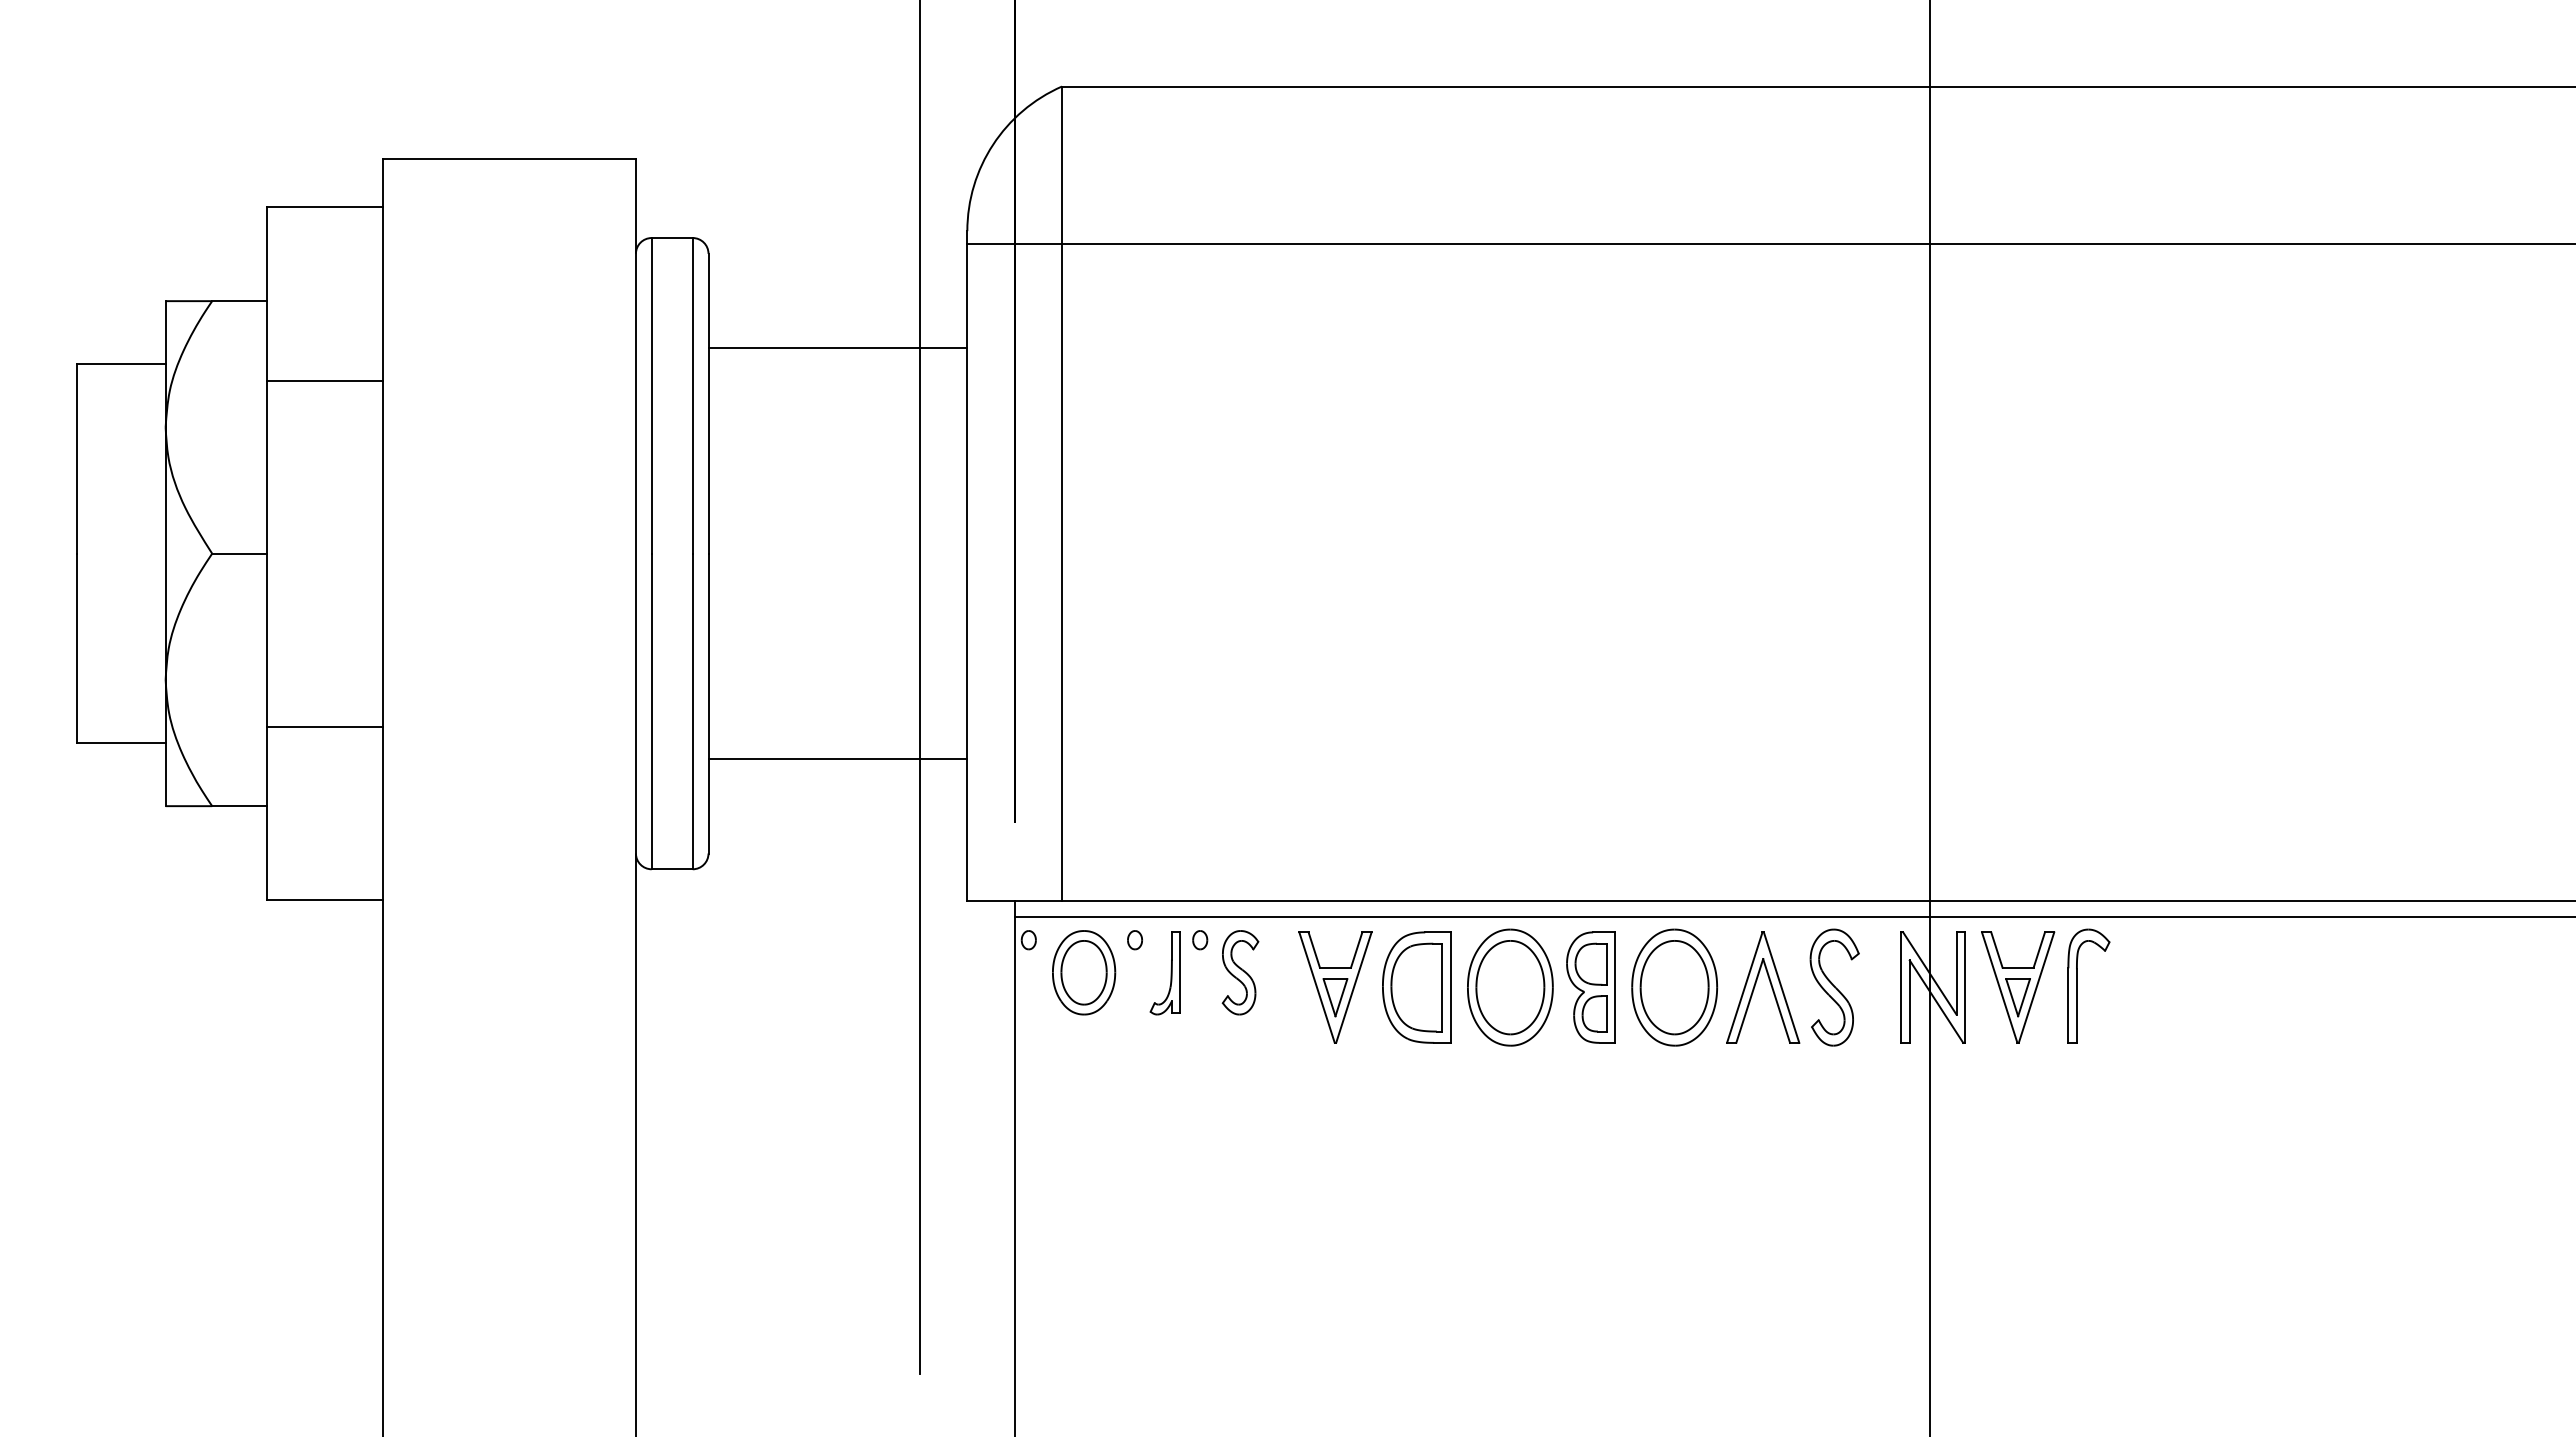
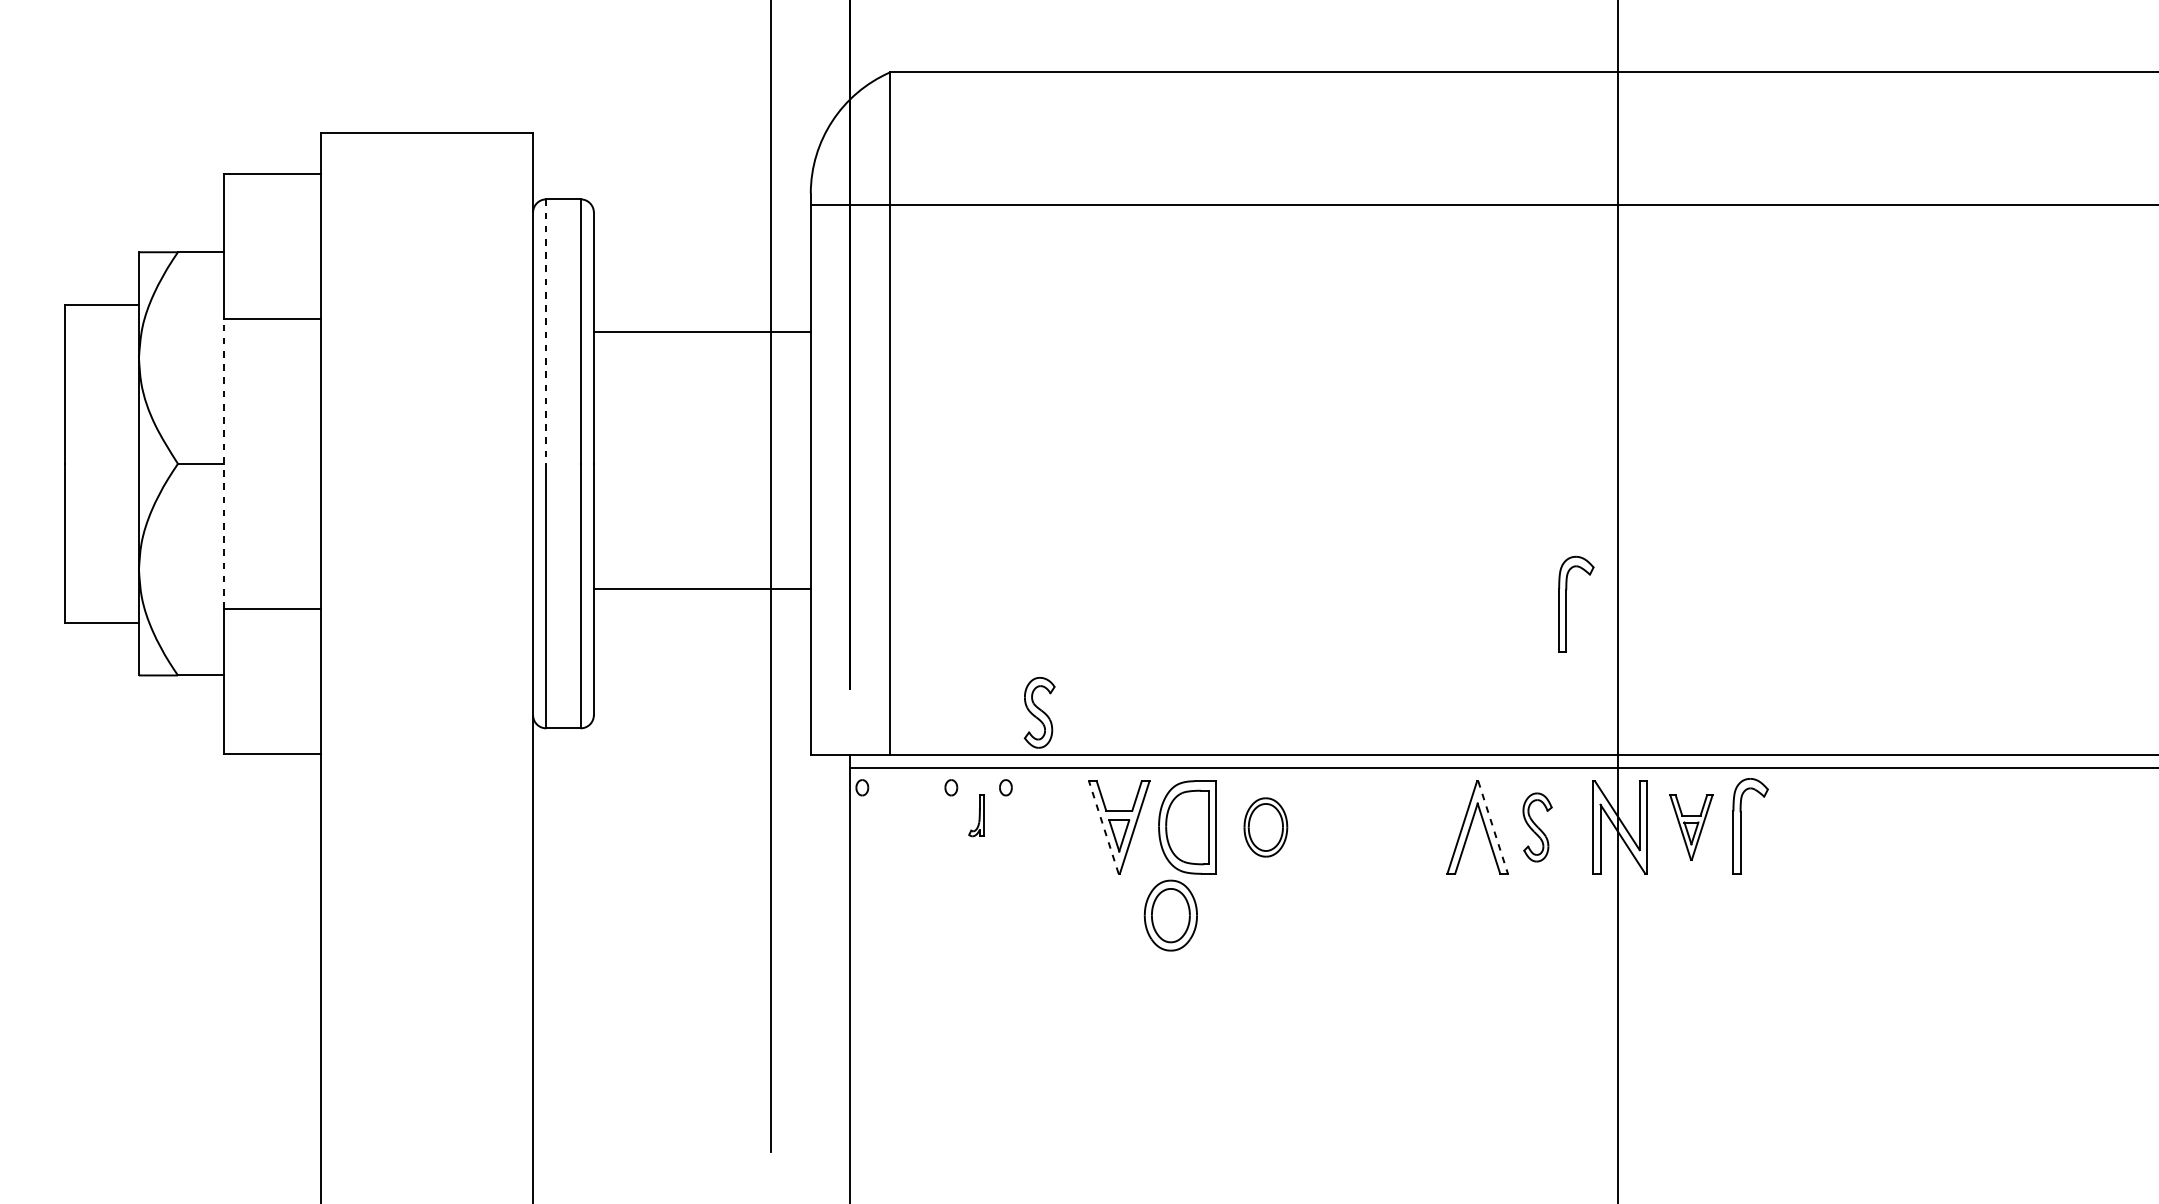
line: (837, 348) -> (701, 332), moved
line: (651, 395) -> (546, 331), solid -> dashed
line: (266, 553) -> (223, 463), solid -> dashed
part: (1869, 720) -> (1566, 603), added
line: (837, 758) -> (701, 588), moved
part: (1084, 972) -> (1171, 915), moved
part: (1240, 972) -> (1039, 712), moved
part: (1164, 973) -> (976, 815), size x0.6
line: (1316, 987) -> (1103, 827), solid -> dashed
part: (1510, 987) -> (1265, 827), size x0.6
part: (1590, 987) -> (1332, 827), removed
part: (1674, 987) -> (1403, 827), removed
part: (1834, 987) -> (1537, 827), size x0.7
part: (2018, 987) -> (1691, 827), size x0.7
line: (1781, 988) -> (1493, 828), solid -> dashed

